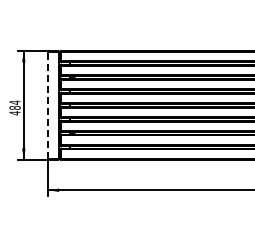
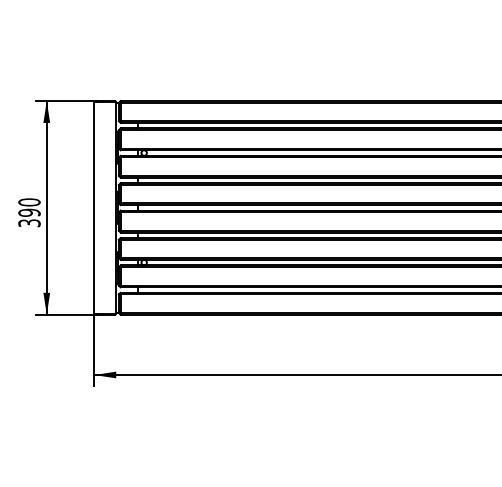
line: (47, 104) -> (93, 206), dashed -> solid
text: (14, 107) -> (28, 211), 484 -> 390

